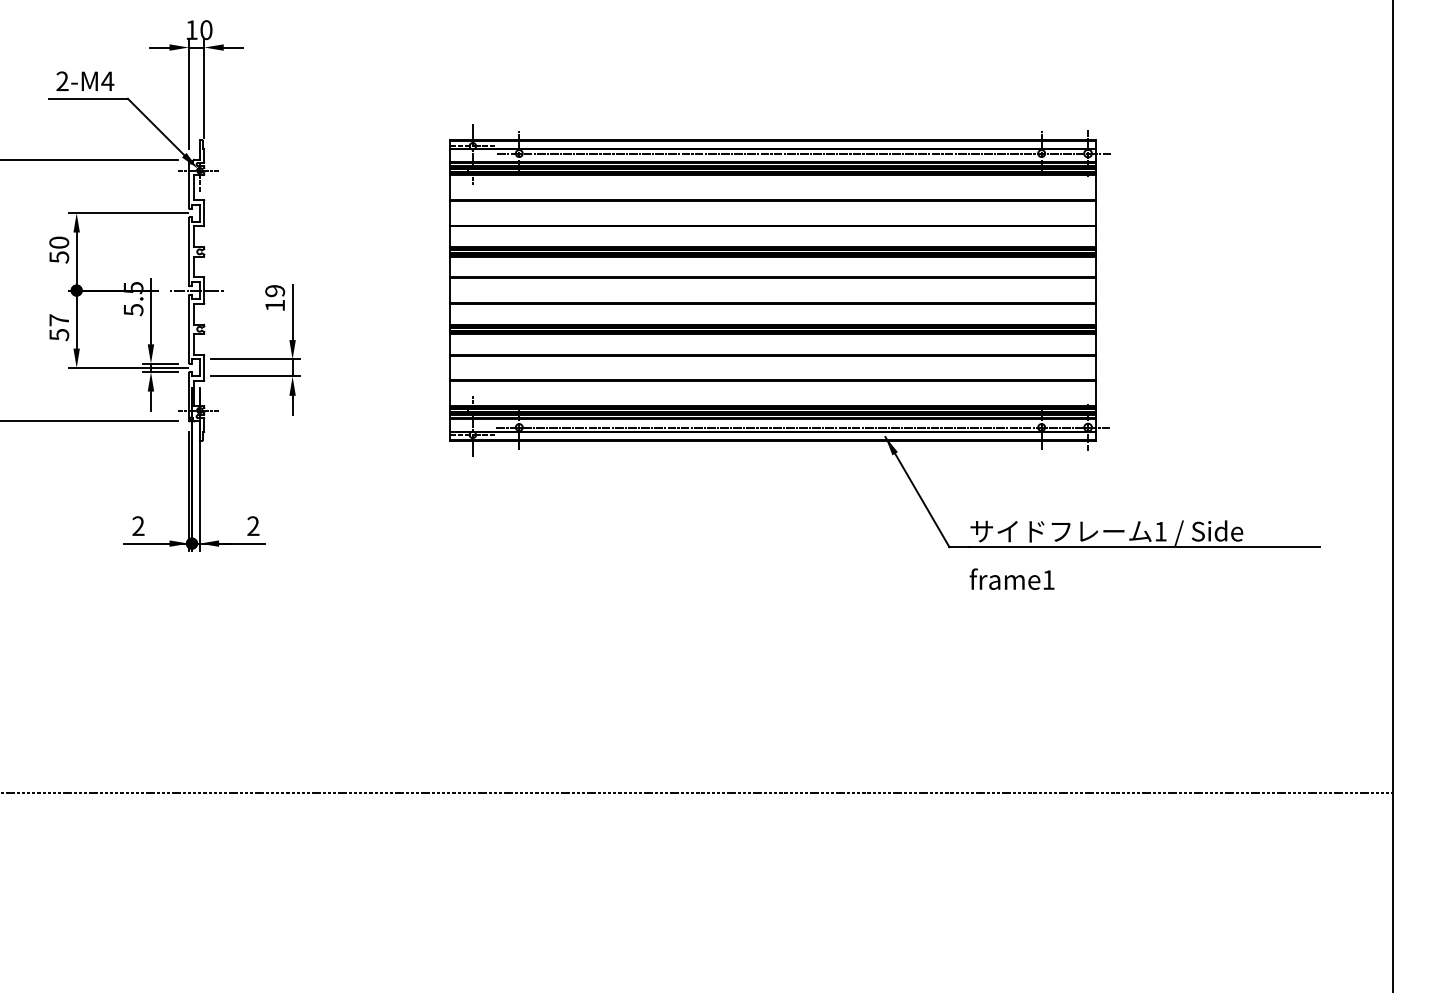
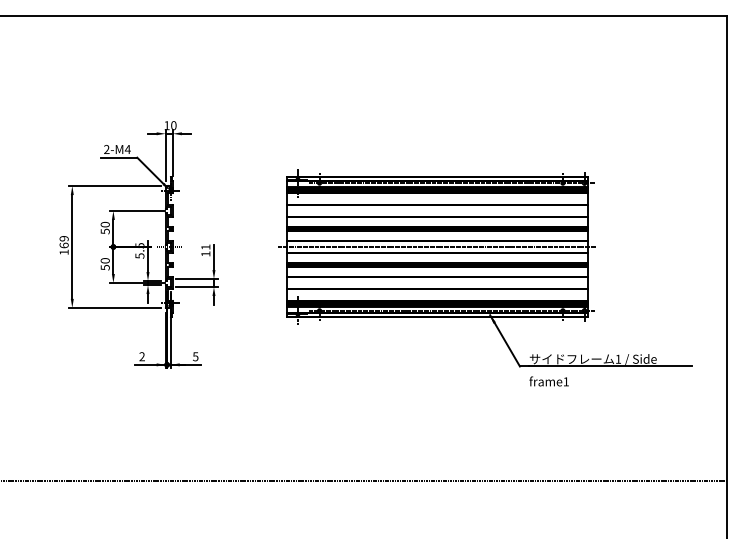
text: (274, 289) -> (205, 246), 19 -> 11
line: (772, 289) -> (437, 246), added
text: (57, 319) -> (104, 260), 57 -> 50
text: (252, 525) -> (195, 356), 2 -> 5

